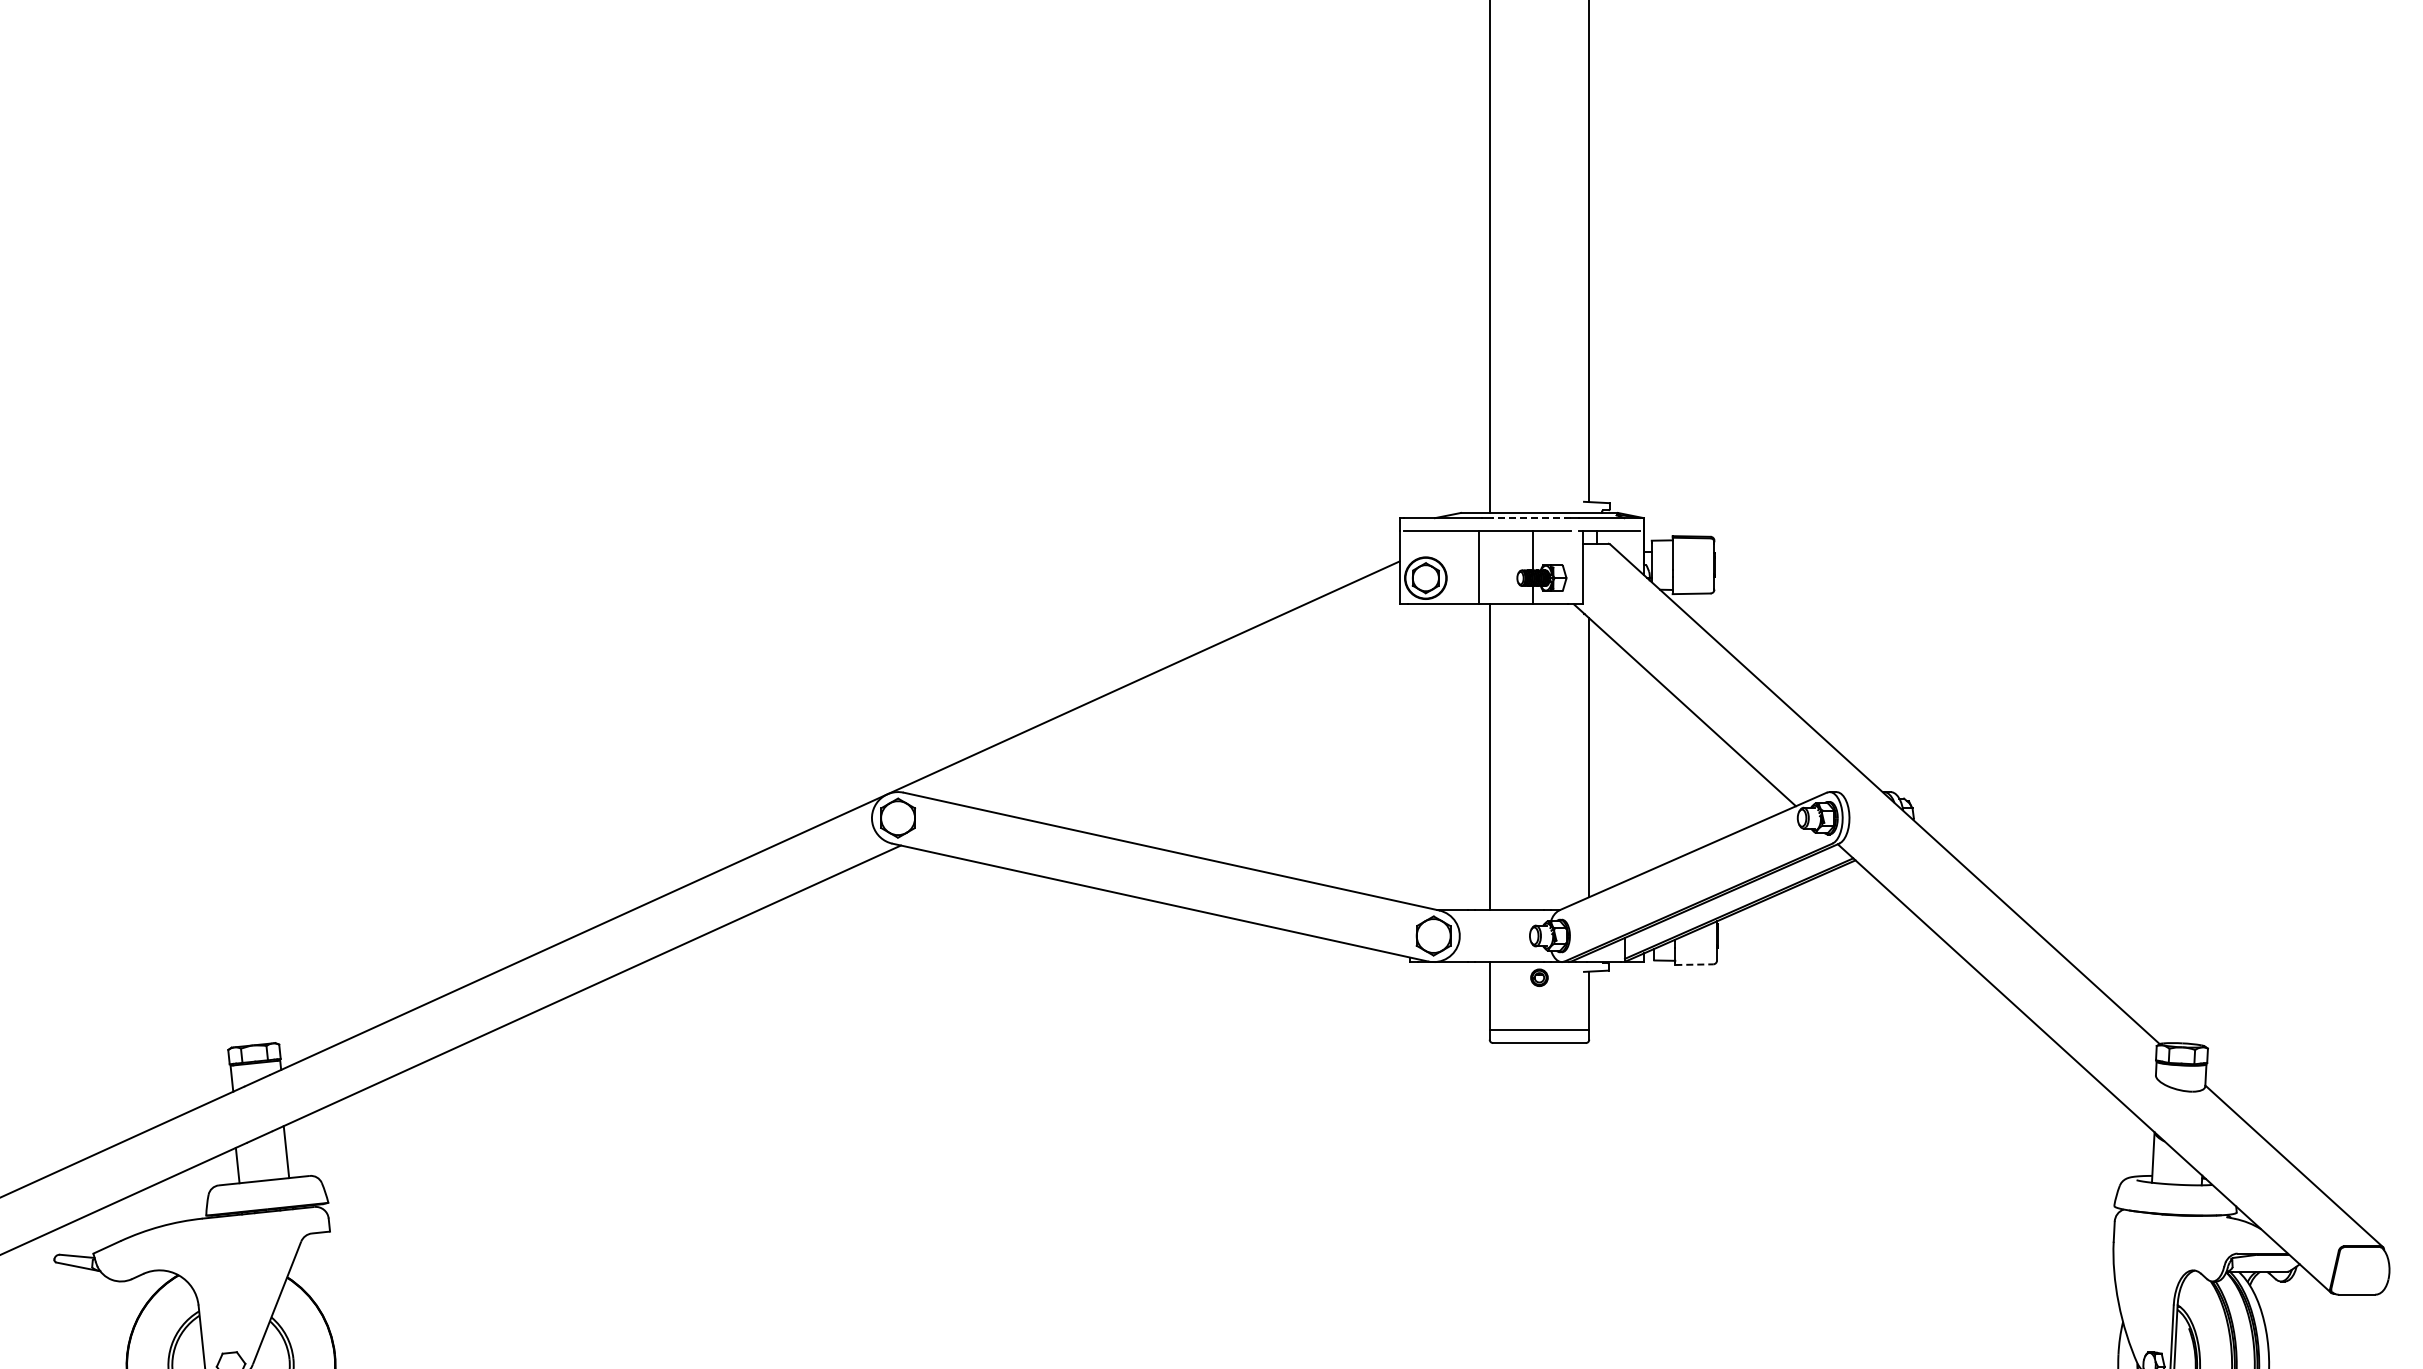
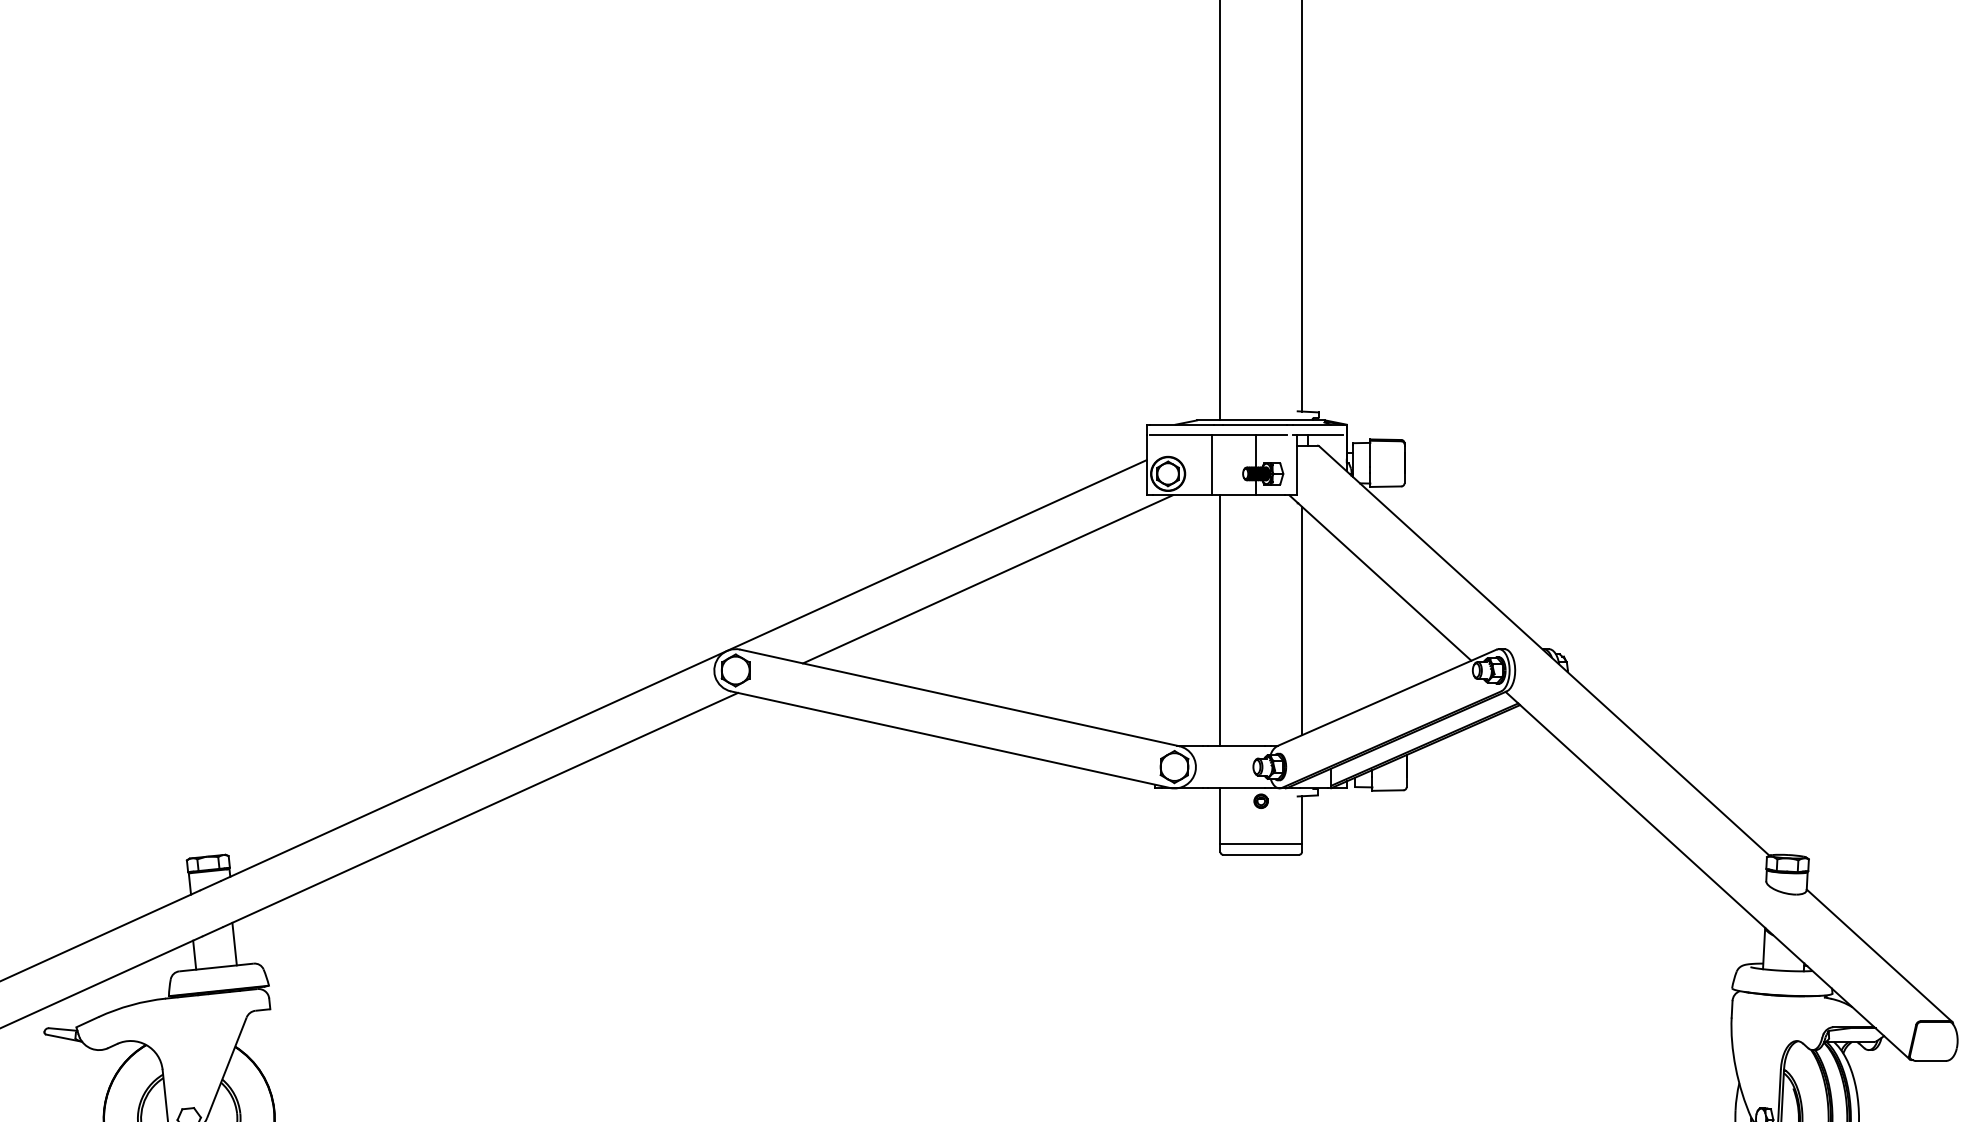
line: (1531, 518) -> (1254, 424), dashed -> solid
line: (1205, 706) -> (987, 579), added
line: (1694, 964) -> (1388, 790), dashed -> solid

